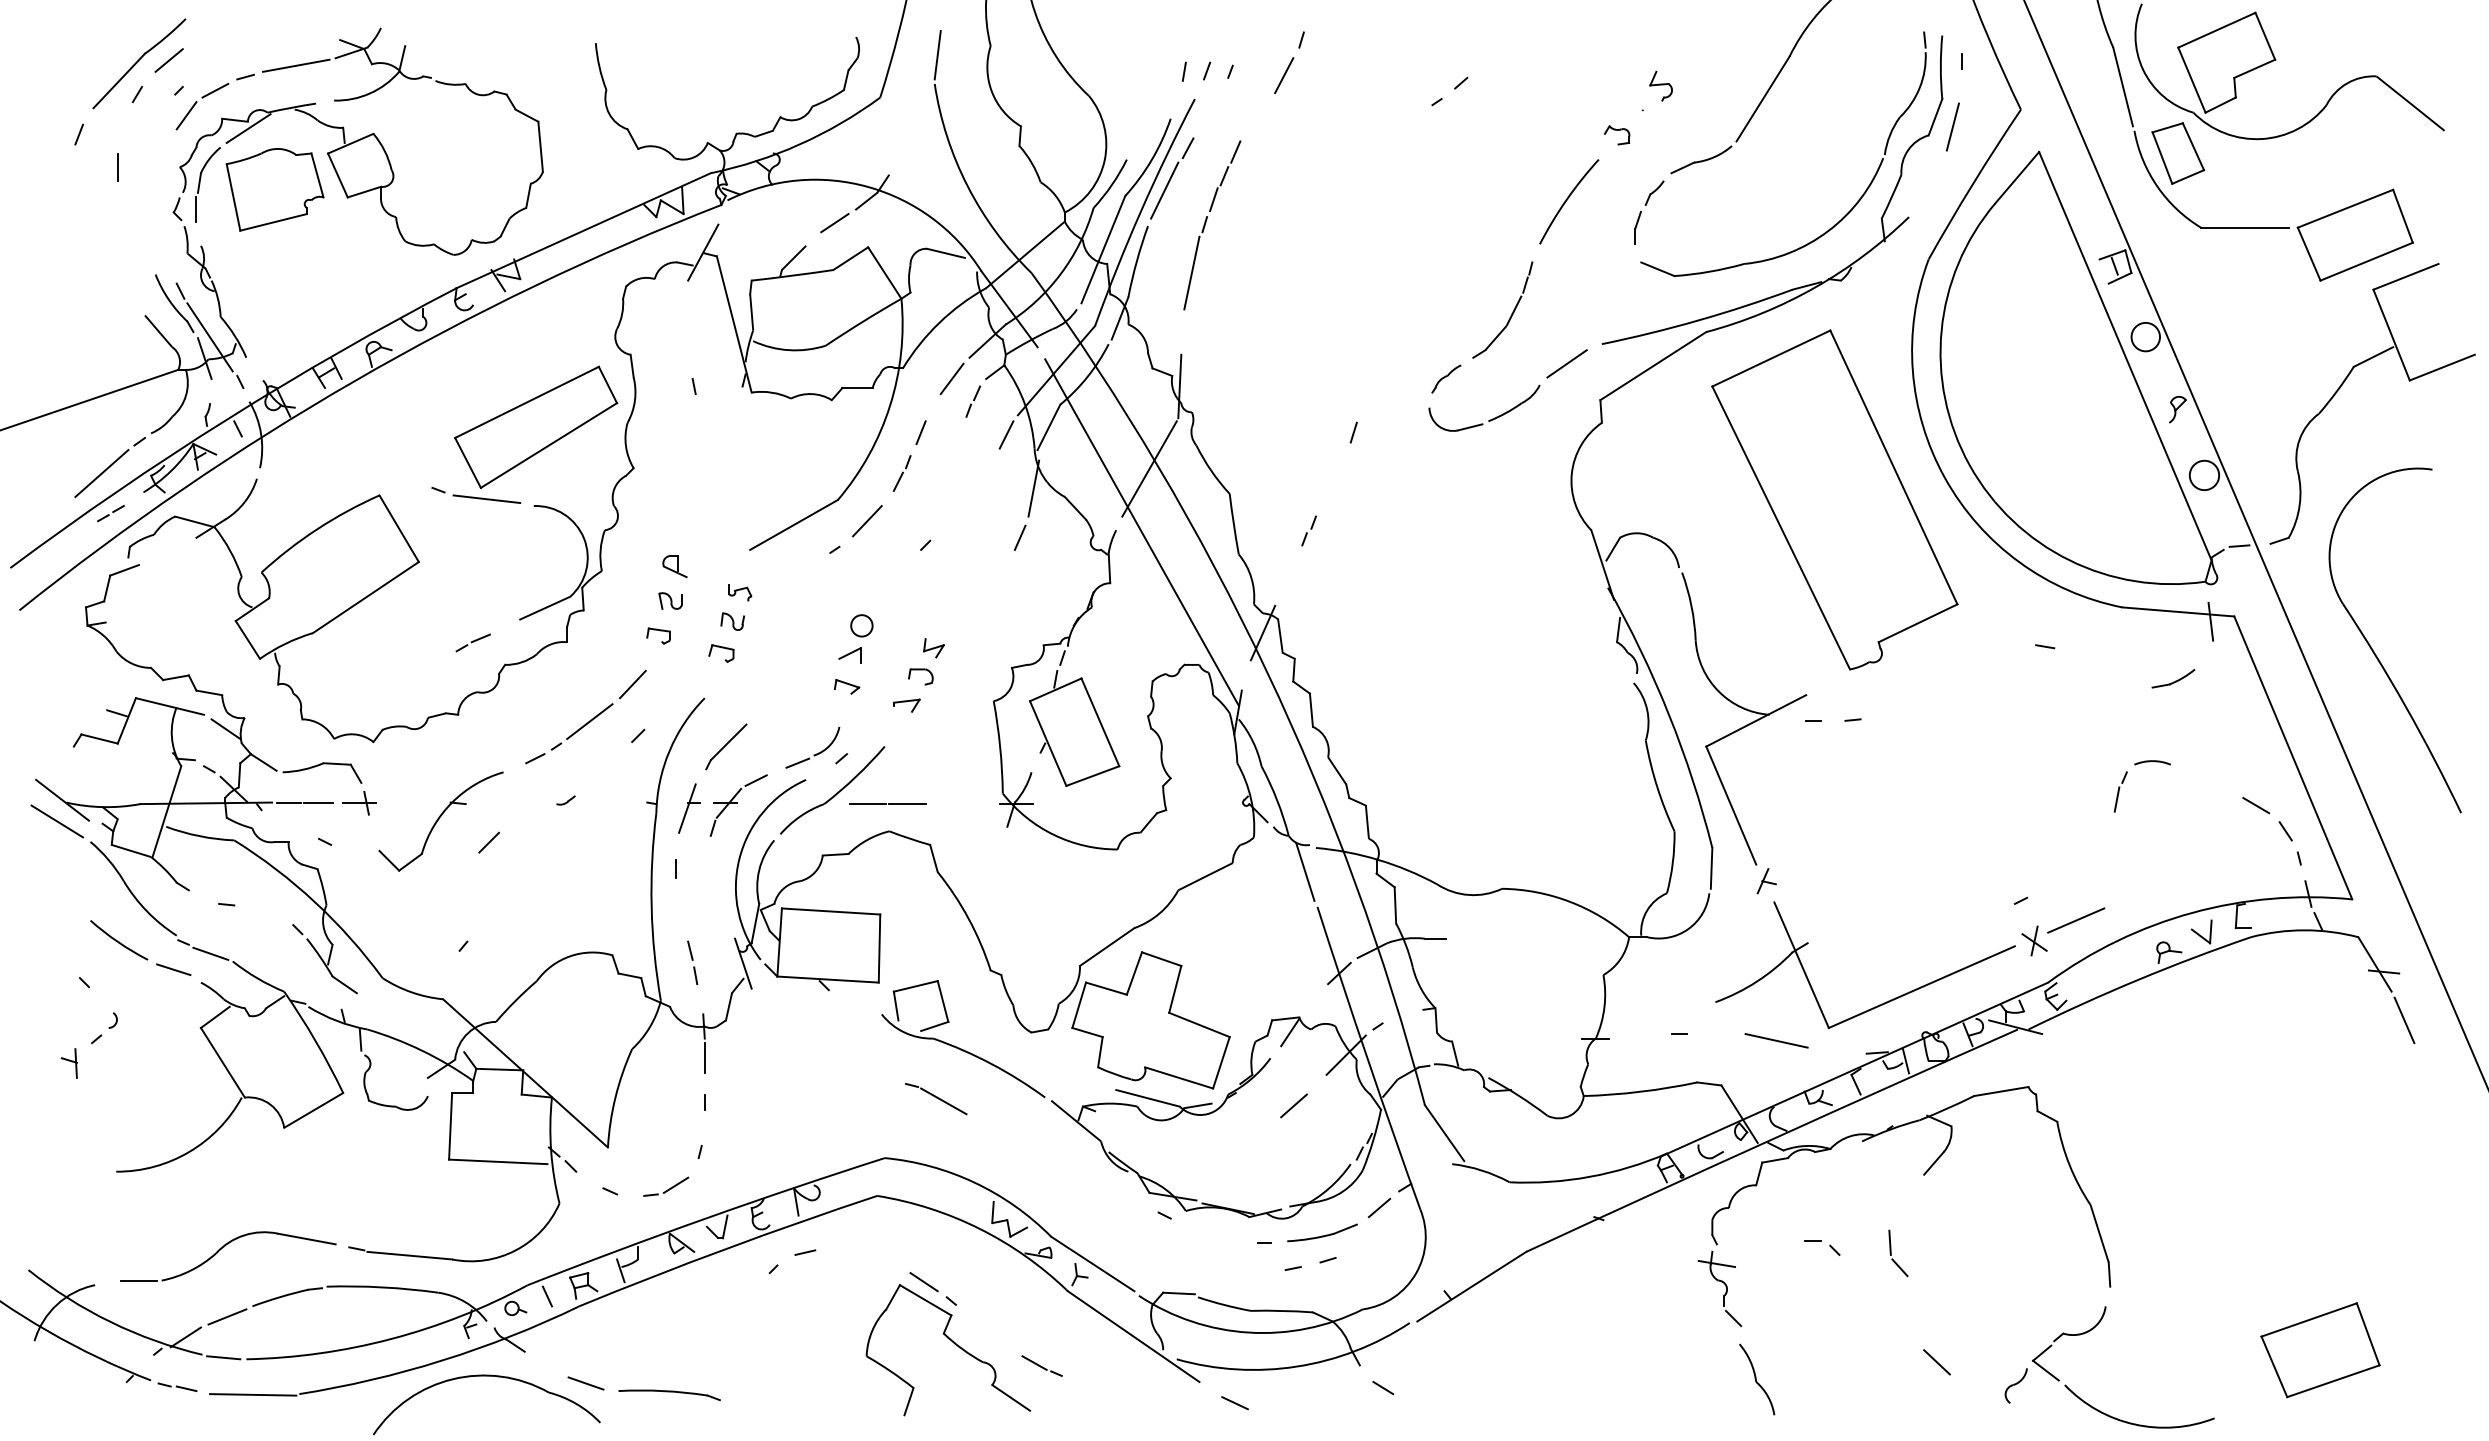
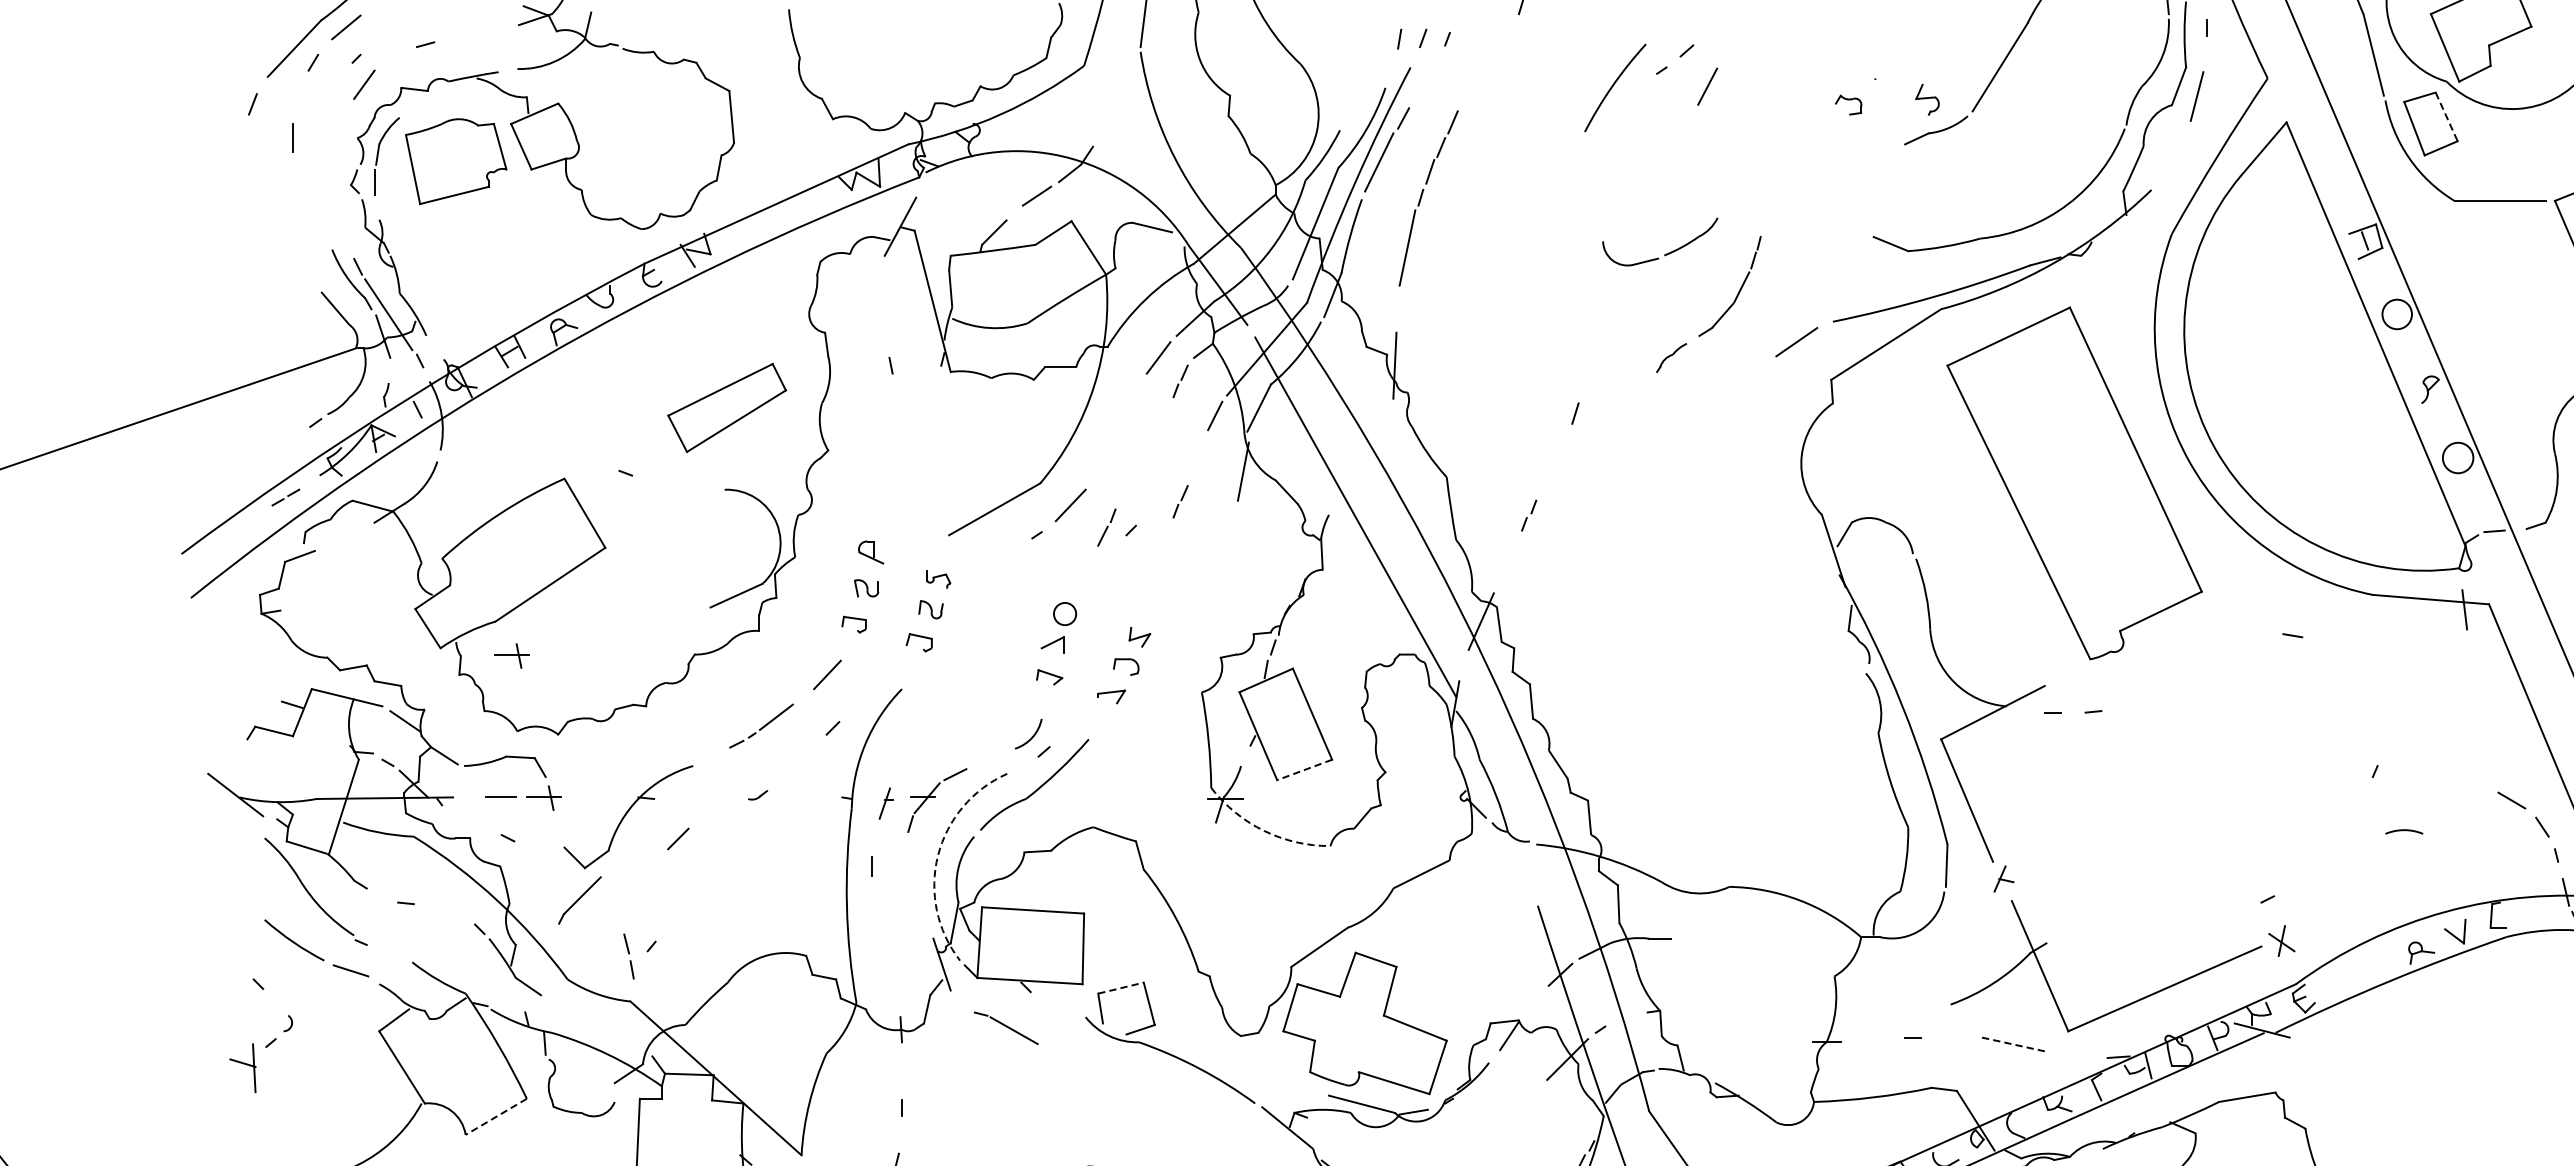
line: (296, 65) -> (478, 32), removed
line: (1284, 75) -> (1707, 86), moved
part: (1660, 85) -> (1926, 99), moved
line: (215, 90) -> (394, 58), removed
line: (248, 128) -> (428, 98), removed
line: (2193, 146) -> (2446, 116), solid -> dashed
arc: (1568, 199) -> (1614, 85), moved
part: (1646, 205) -> (1879, 177), removed
part: (1489, 419) -> (1665, 253), moved
part: (536, 426) -> (727, 407), size x0.7
line: (920, 432) -> (1125, 413), removed
line: (1149, 468) -> (1363, 450), removed
line: (101, 473) -> (276, 455), removed
part: (901, 473) -> (1106, 527), moved
line: (486, 499) -> (675, 482), removed
part: (973, 517) -> (1180, 501), added
line: (1019, 537) -> (1228, 522), removed
part: (472, 642) -> (661, 631), removed
part: (328, 666) -> (511, 656), added
part: (2173, 678) -> (2425, 668), removed
part: (569, 733) -> (761, 725), size x0.7
part: (726, 746) -> (580, 900), moved
arc: (2152, 761) -> (2404, 830), moved
line: (797, 762) -> (998, 755), removed
line: (1092, 776) -> (1304, 770), solid -> dashed
line: (2116, 799) -> (2366, 794), removed
line: (288, 802) -> (470, 797), removed
line: (886, 803) -> (1090, 798), removed
part: (689, 808) -> (886, 803), size x0.6
line: (56, 821) -> (229, 817), removed
arc: (1053, 834) -> (1263, 830), solid -> dashed
arc: (739, 858) -> (938, 855), solid -> dashed
line: (1305, 871) -> (1525, 868), removed
line: (2076, 920) -> (2325, 919), removed
line: (210, 953) -> (389, 954), removed
part: (692, 962) -> (628, 956), moved
line: (915, 986) -> (1120, 988), solid -> dashed
line: (1776, 1040) -> (2014, 1044), solid -> dashed
line: (704, 1058) -> (901, 1062), removed
part: (68, 1063) -> (241, 1068), size x1.6
part: (936, 1099) -> (1006, 1028), moved
line: (1293, 1105) -> (1512, 1111), removed
line: (313, 1110) -> (496, 1116), solid -> dashed

